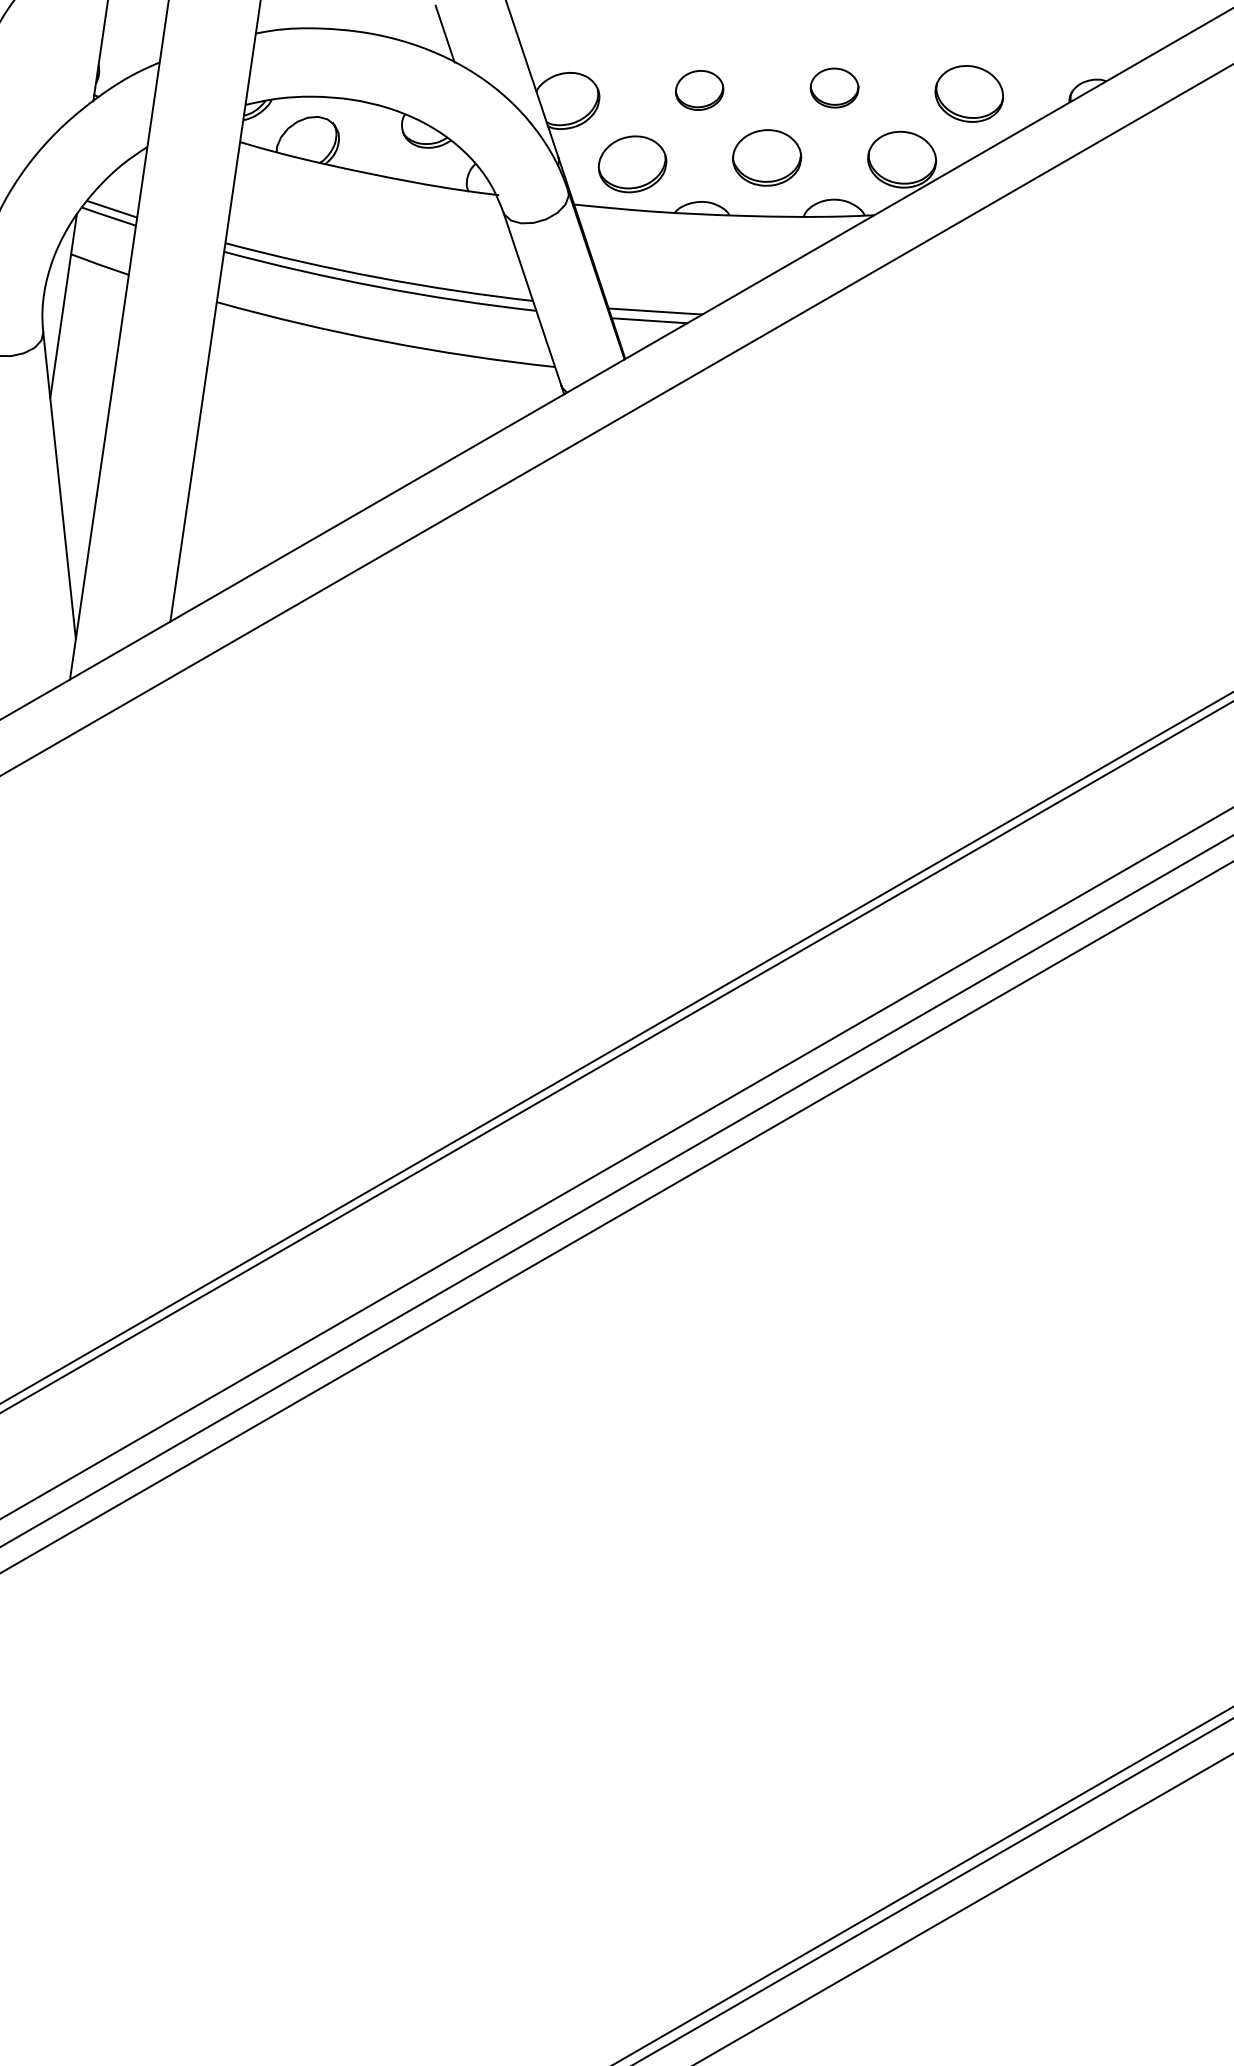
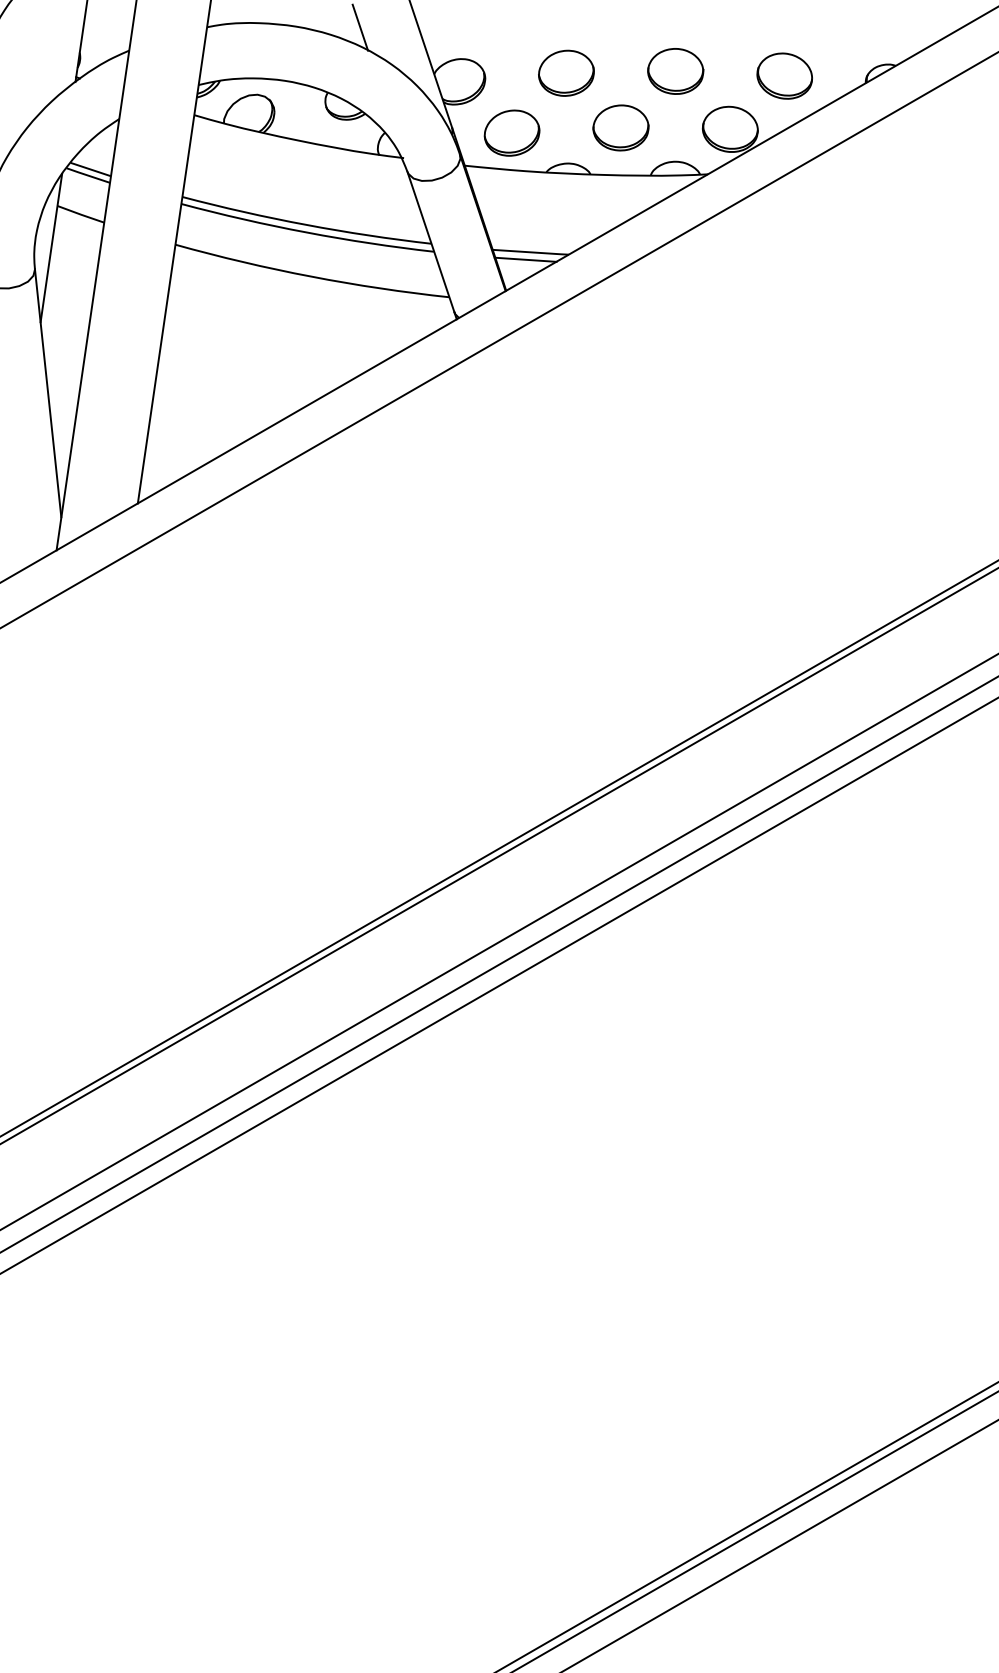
part: (834, 87) -> (675, 70), size x1.43
part: (699, 90) -> (566, 73), size x1.43

